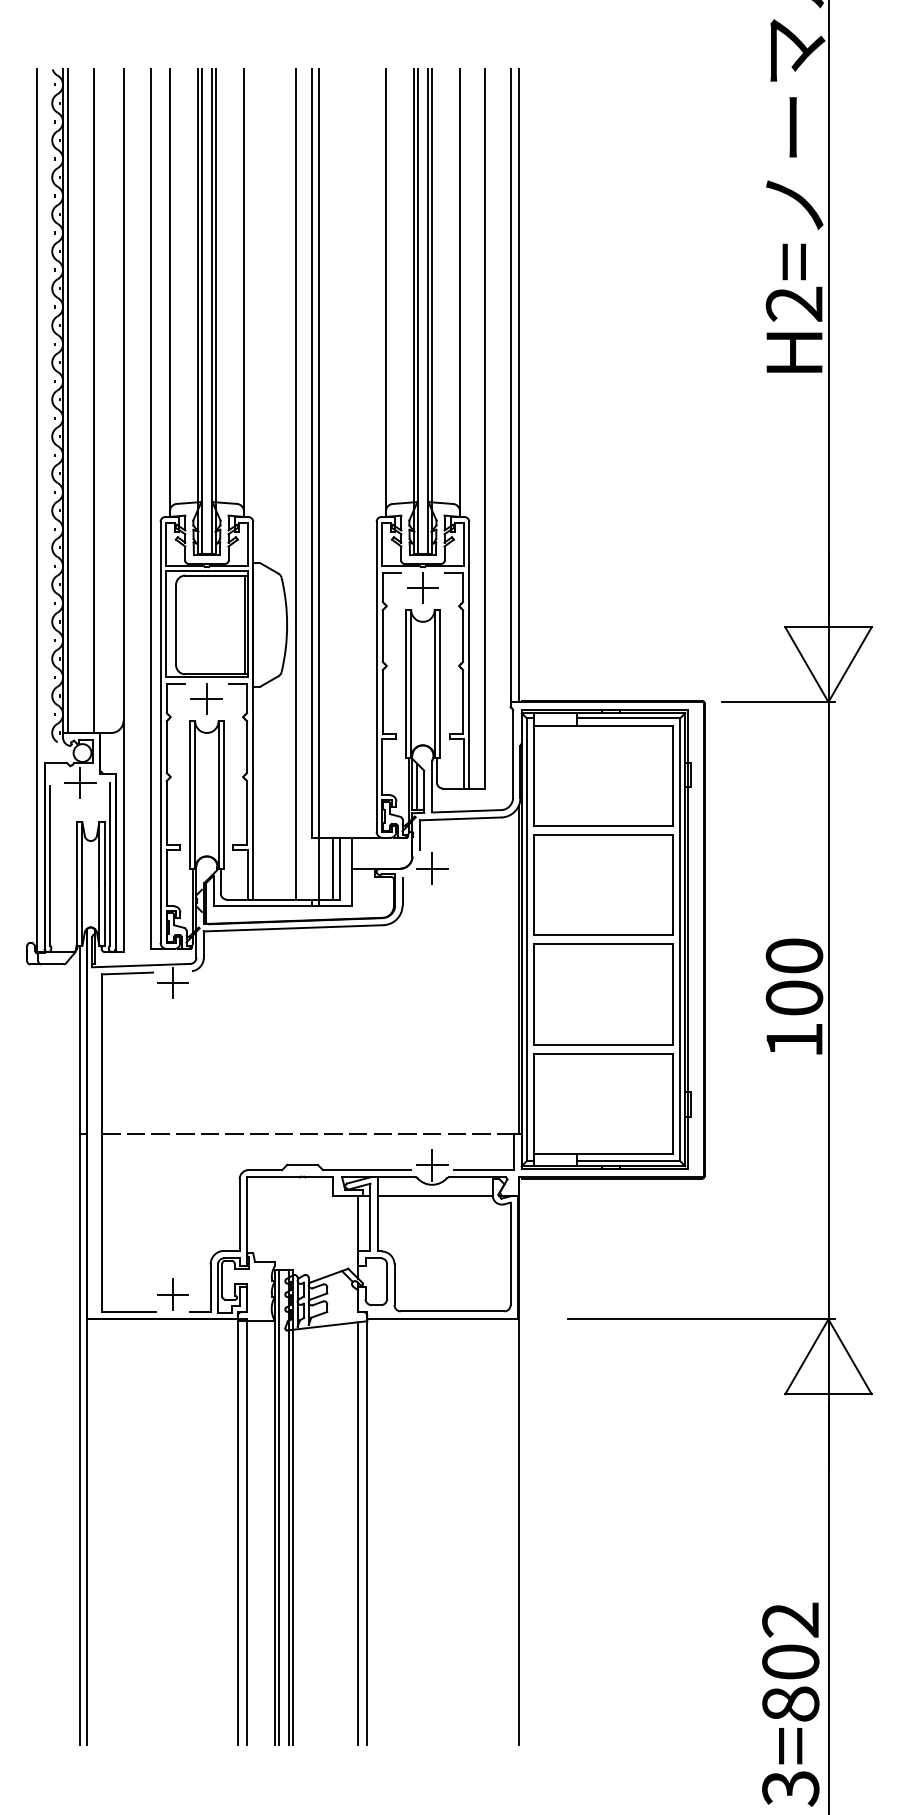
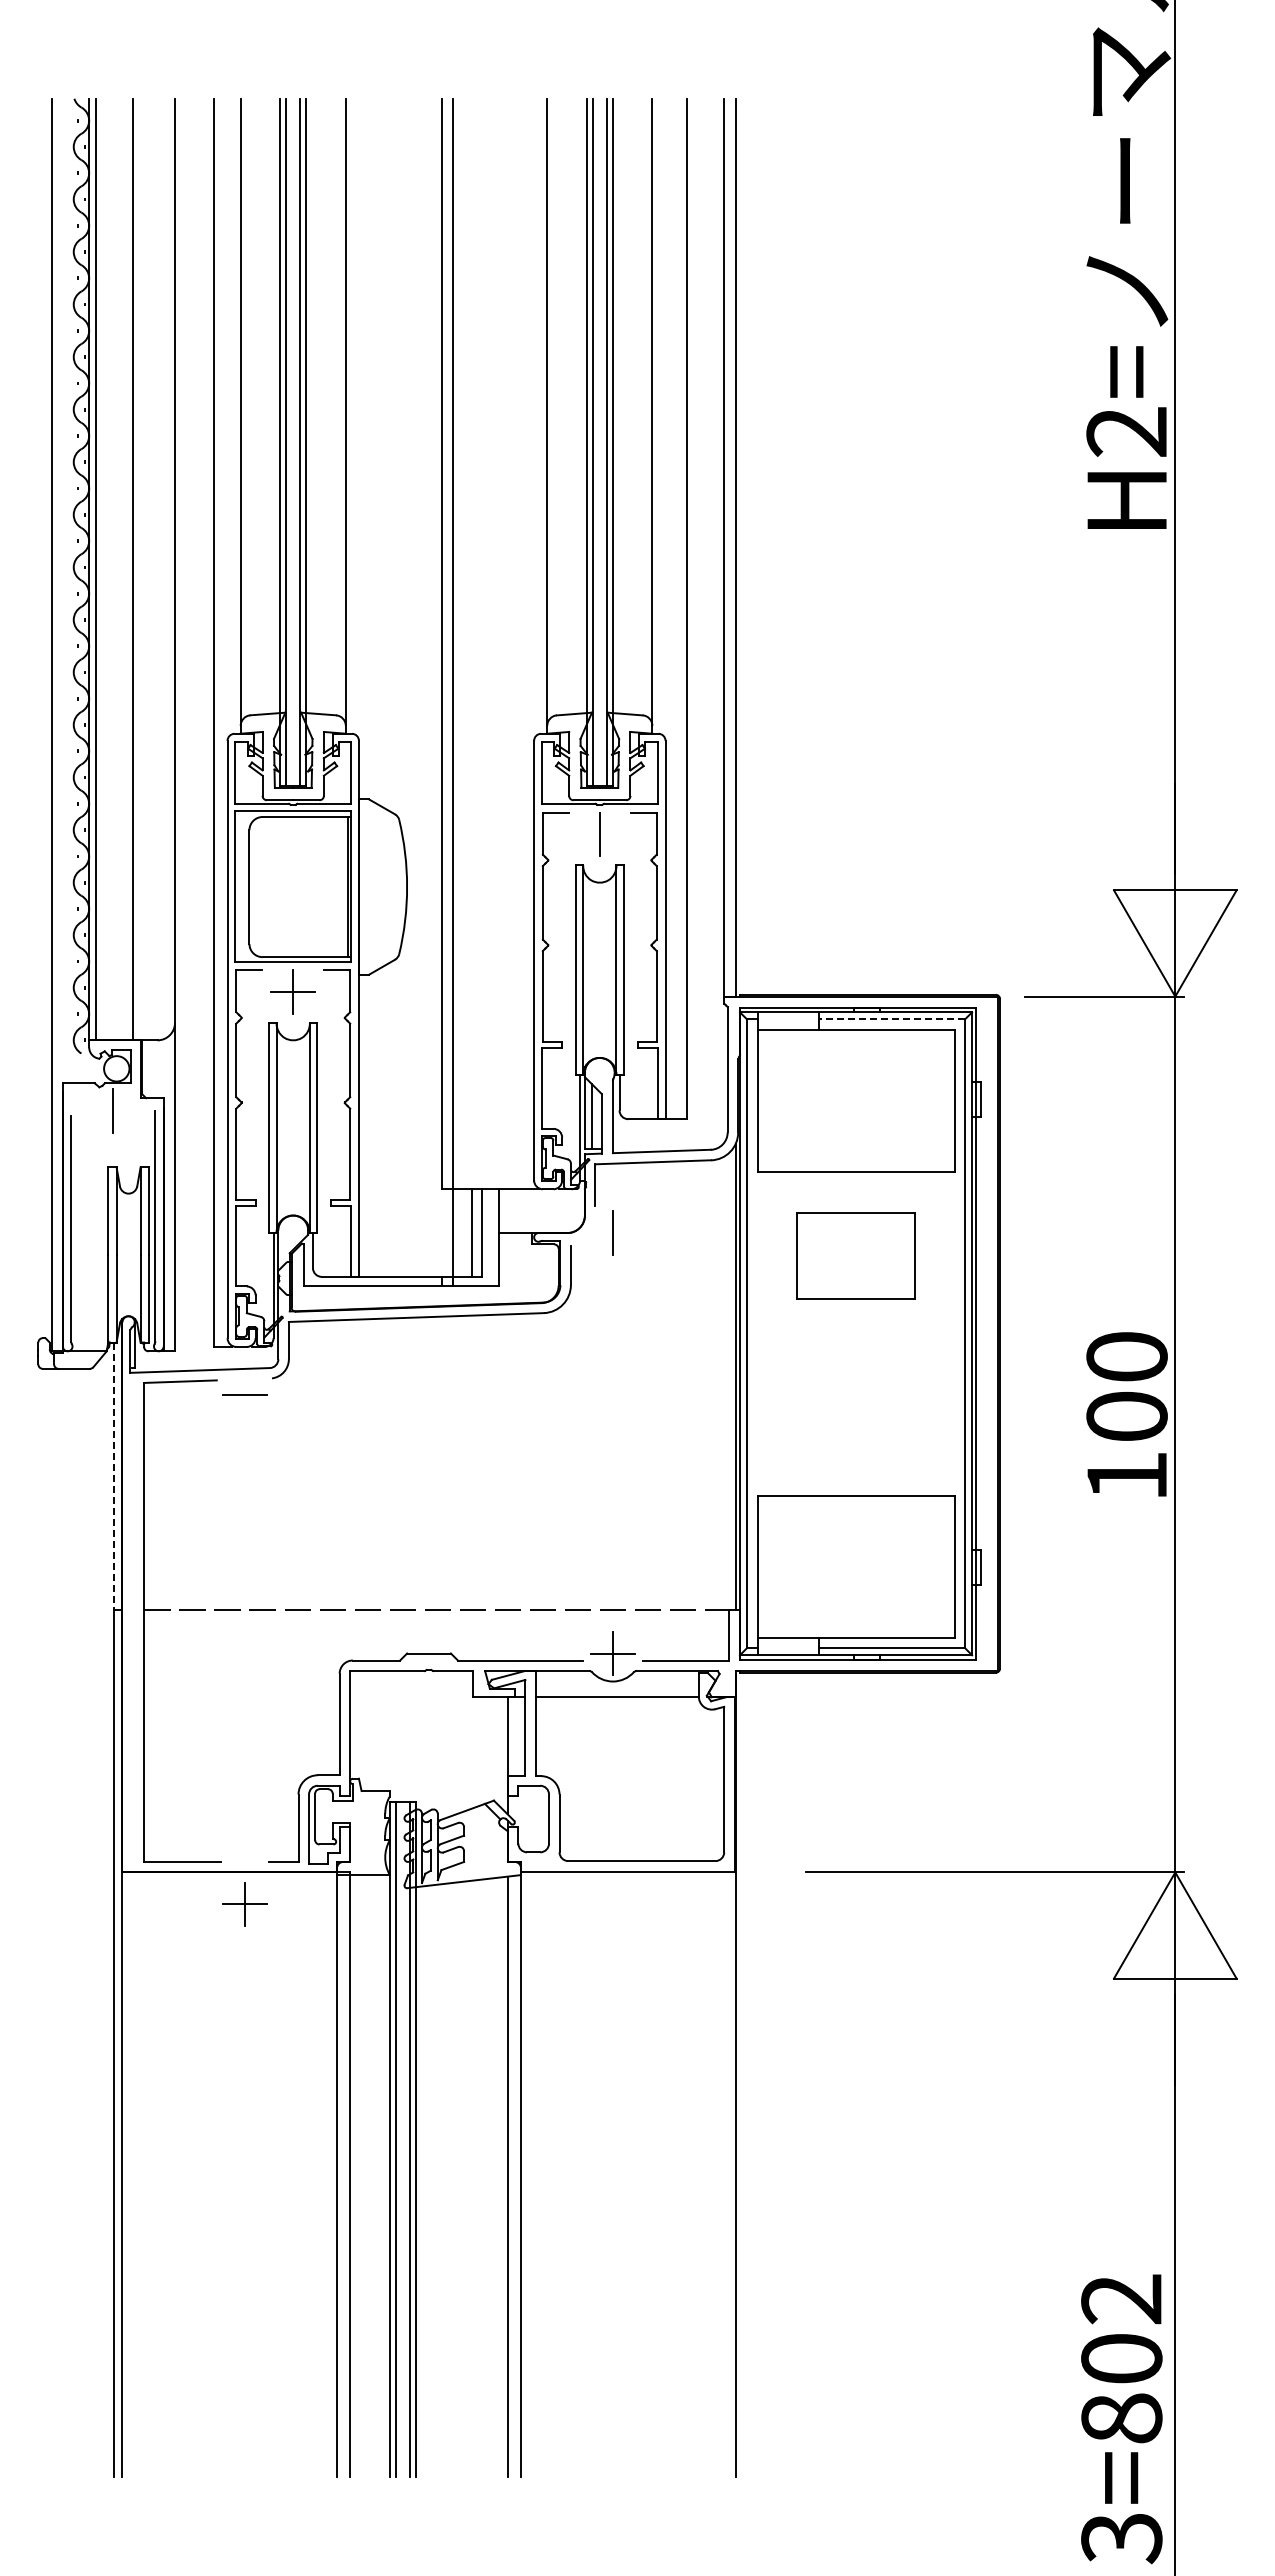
line: (296, 484) -> (420, 687), removed
line: (422, 587) -> (599, 834), removed
line: (628, 718) -> (891, 1019), solid -> dashed
line: (80, 783) -> (113, 1111), removed
line: (431, 869) -> (612, 1233), removed
part: (603, 884) -> (856, 1255), size x0.6
line: (173, 983) -> (245, 1395), removed
part: (603, 994) -> (856, 1411), removed
line: (80, 1040) -> (113, 1476), solid -> dashed
part: (172, 1294) -> (244, 1904), moved

